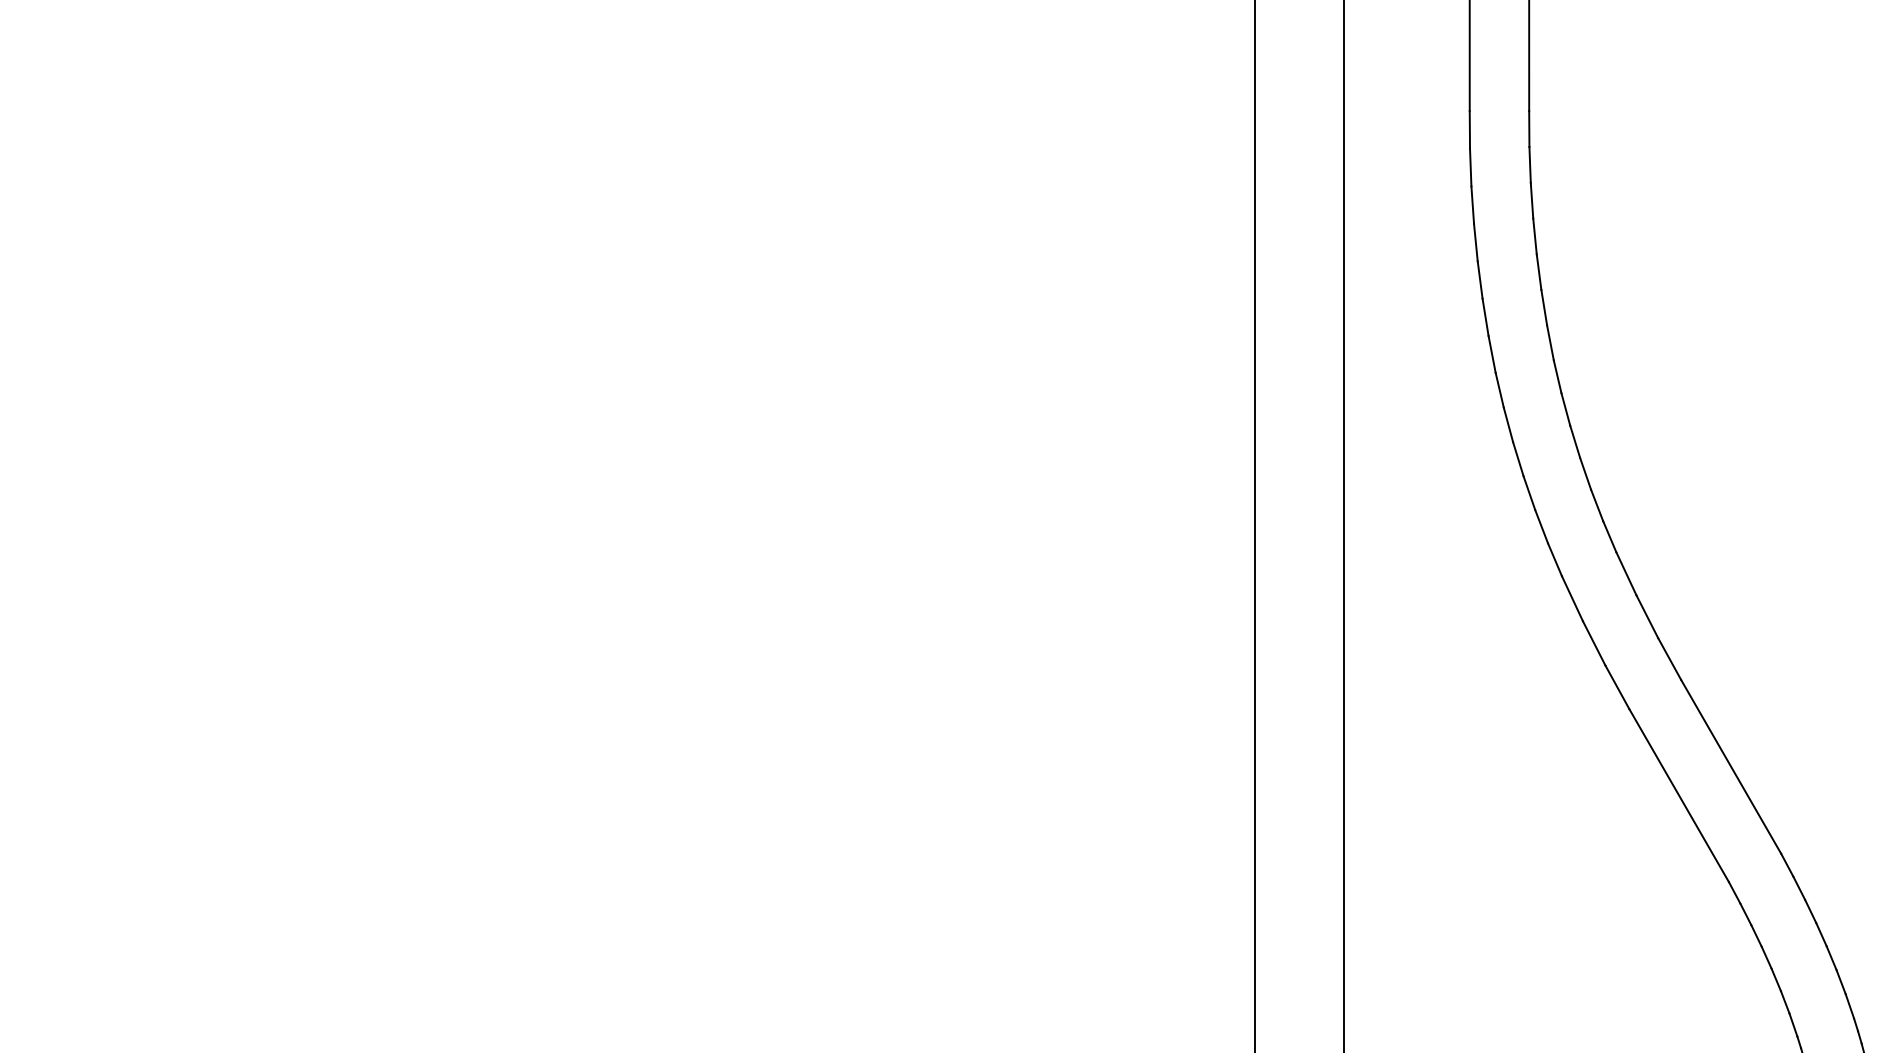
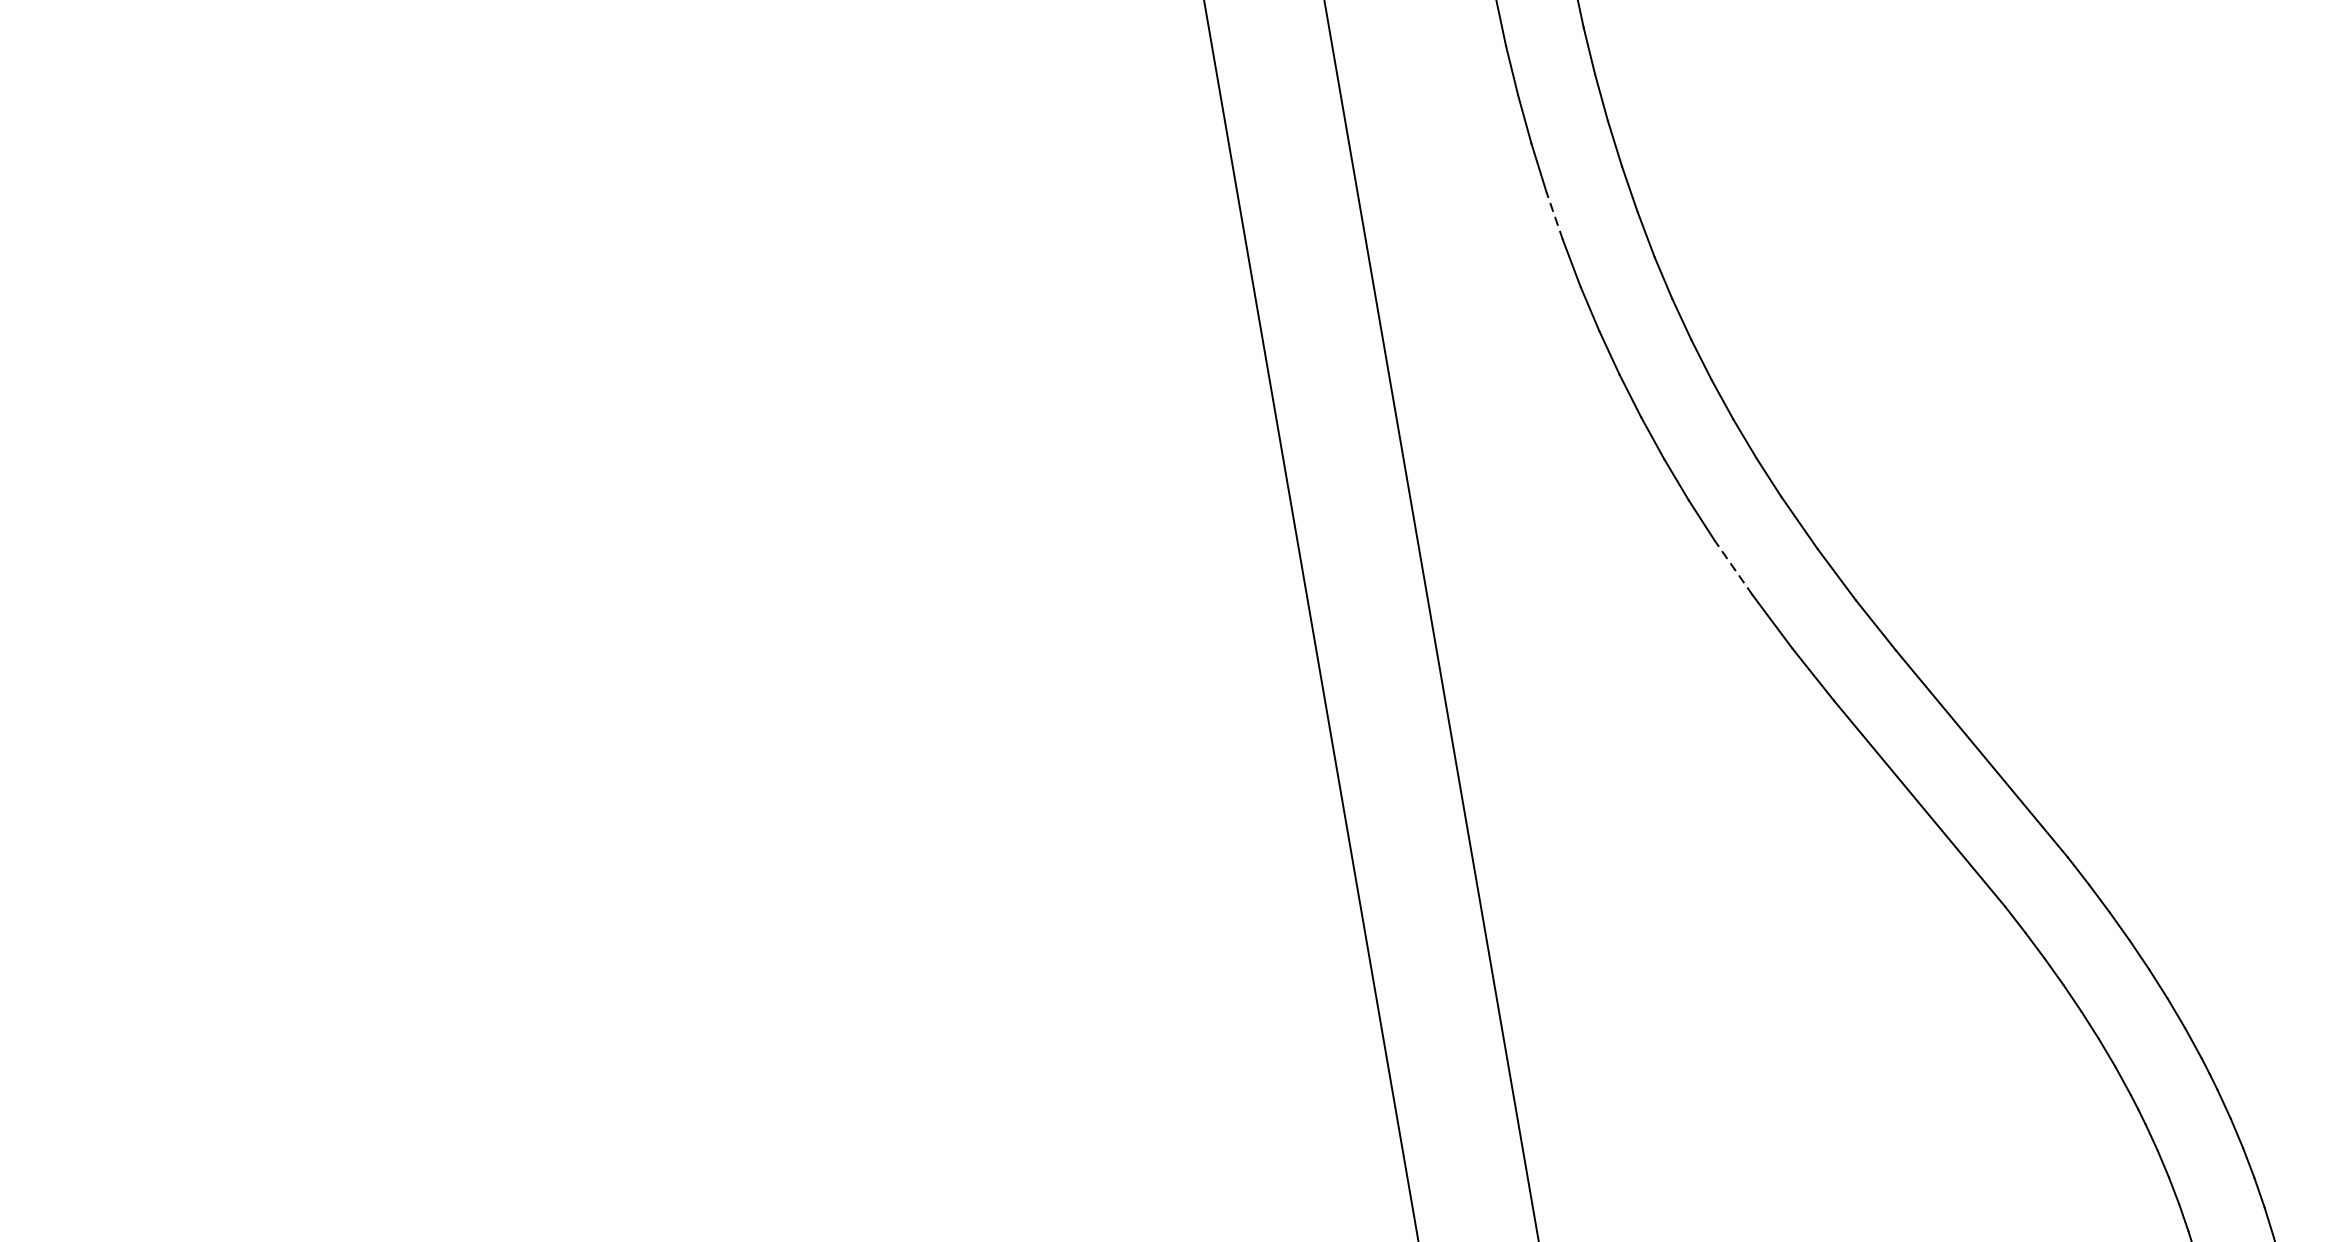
line: (1485, 317) -> (1554, 216), solid -> dashed
line: (1572, 598) -> (1733, 567), solid -> dashed

